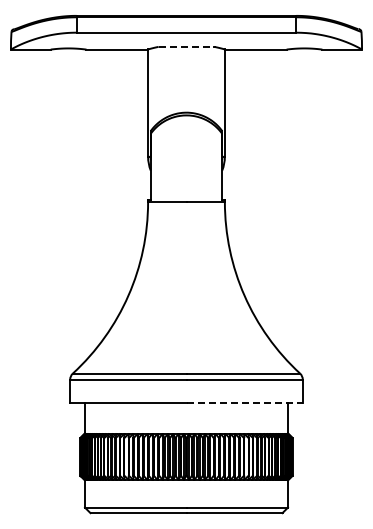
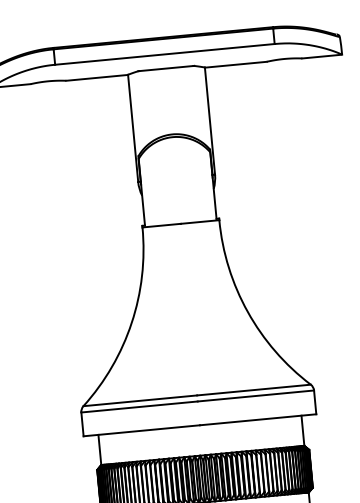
line: (186, 46) -> (166, 68), dashed -> solid
line: (245, 403) -> (259, 419), dashed -> solid

